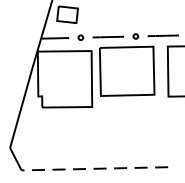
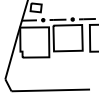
line: (94, 168) -> (50, 90), dashed -> solid

